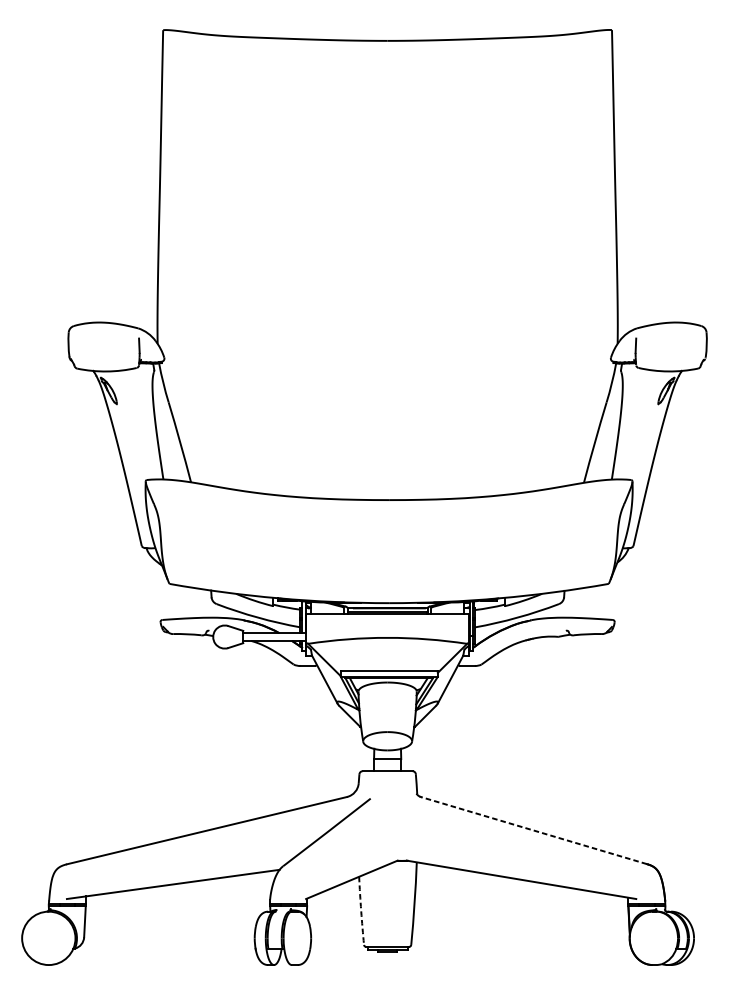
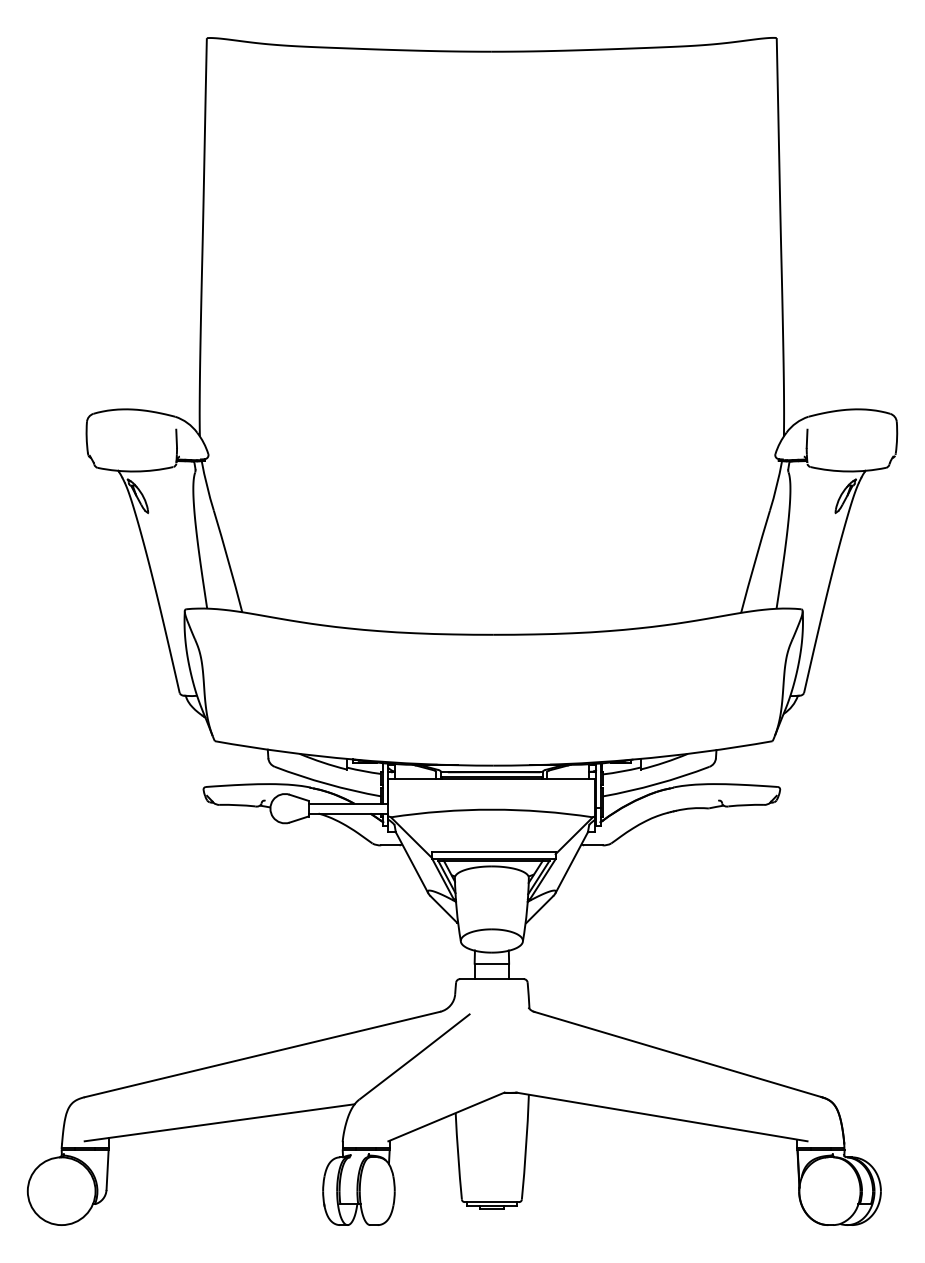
line: (533, 830) -> (677, 1054), dashed -> solid
arc: (361, 910) -> (458, 1156), dashed -> solid

